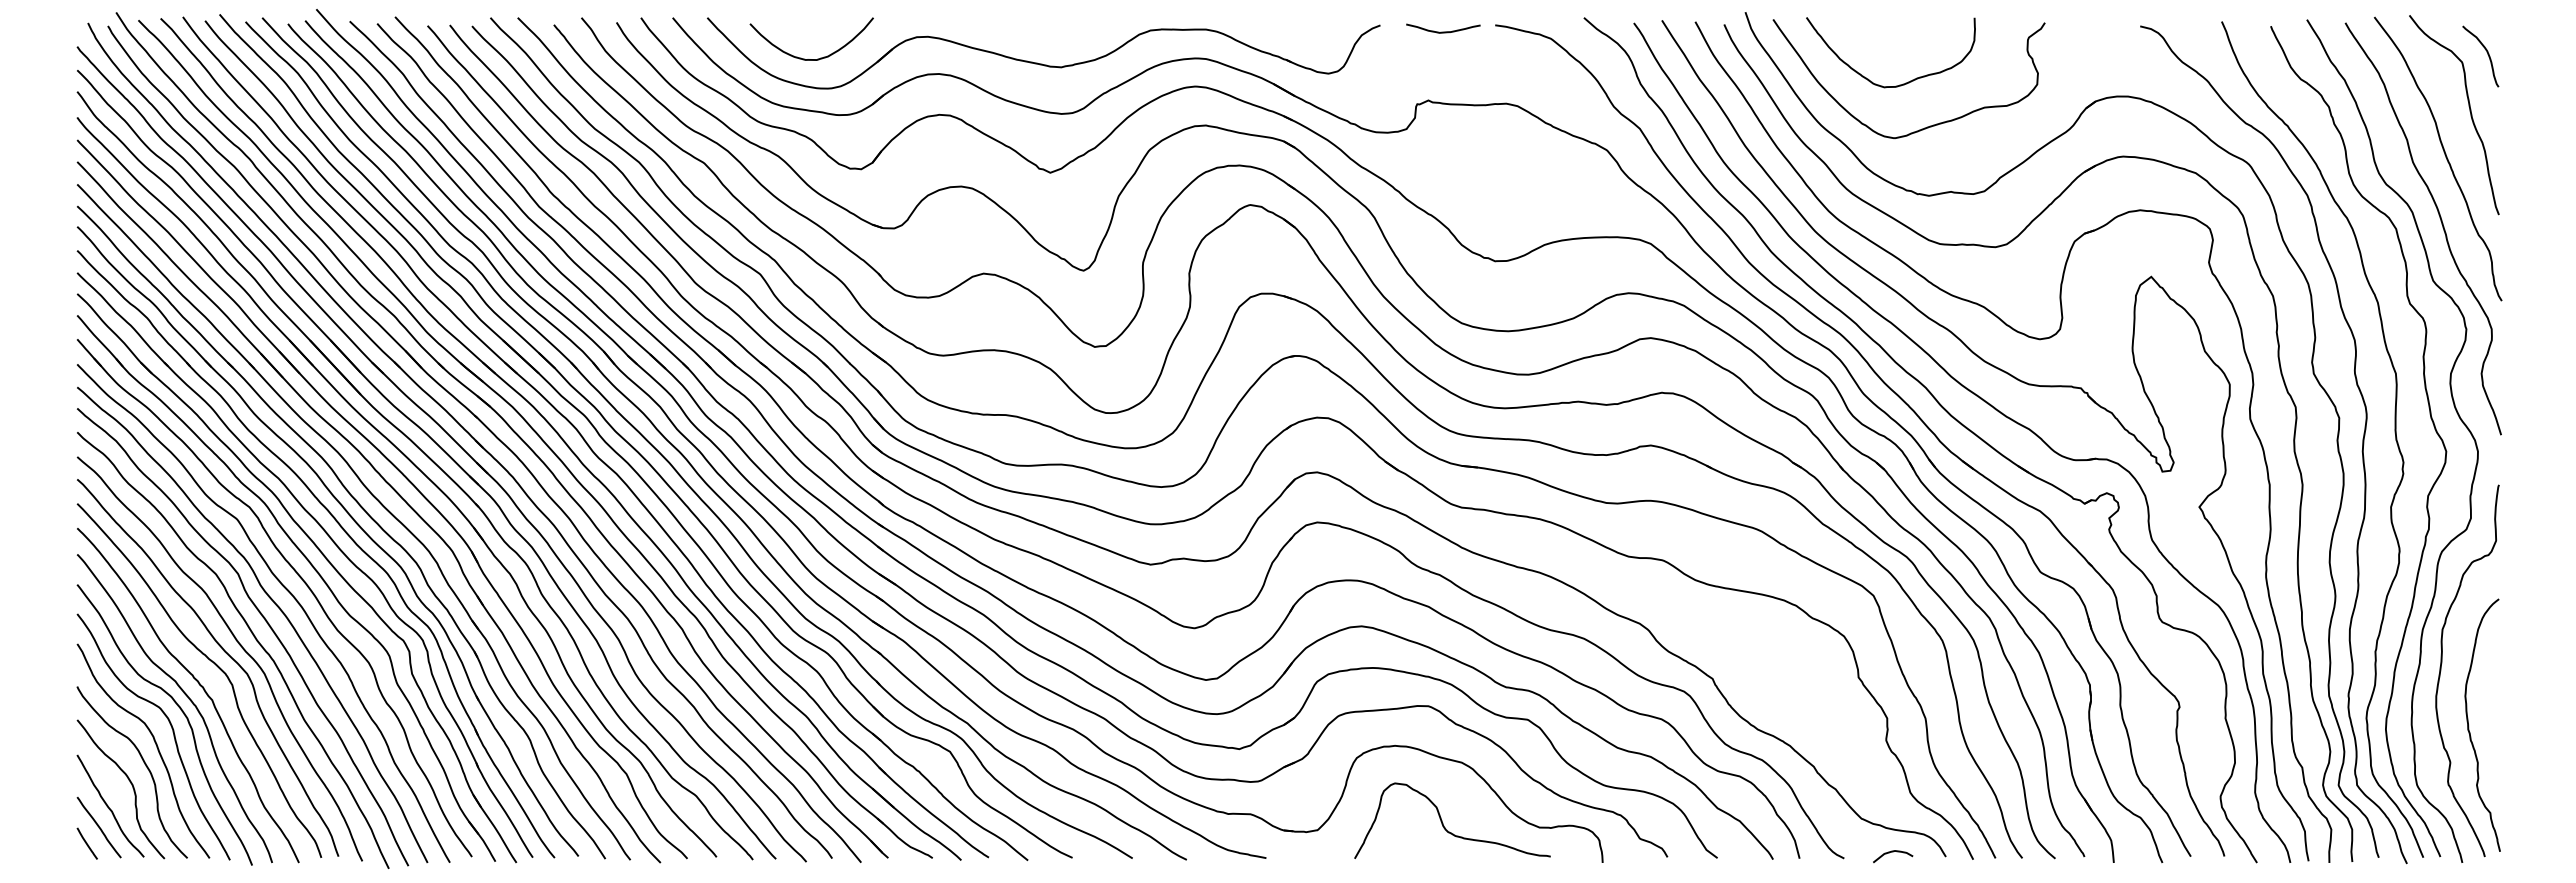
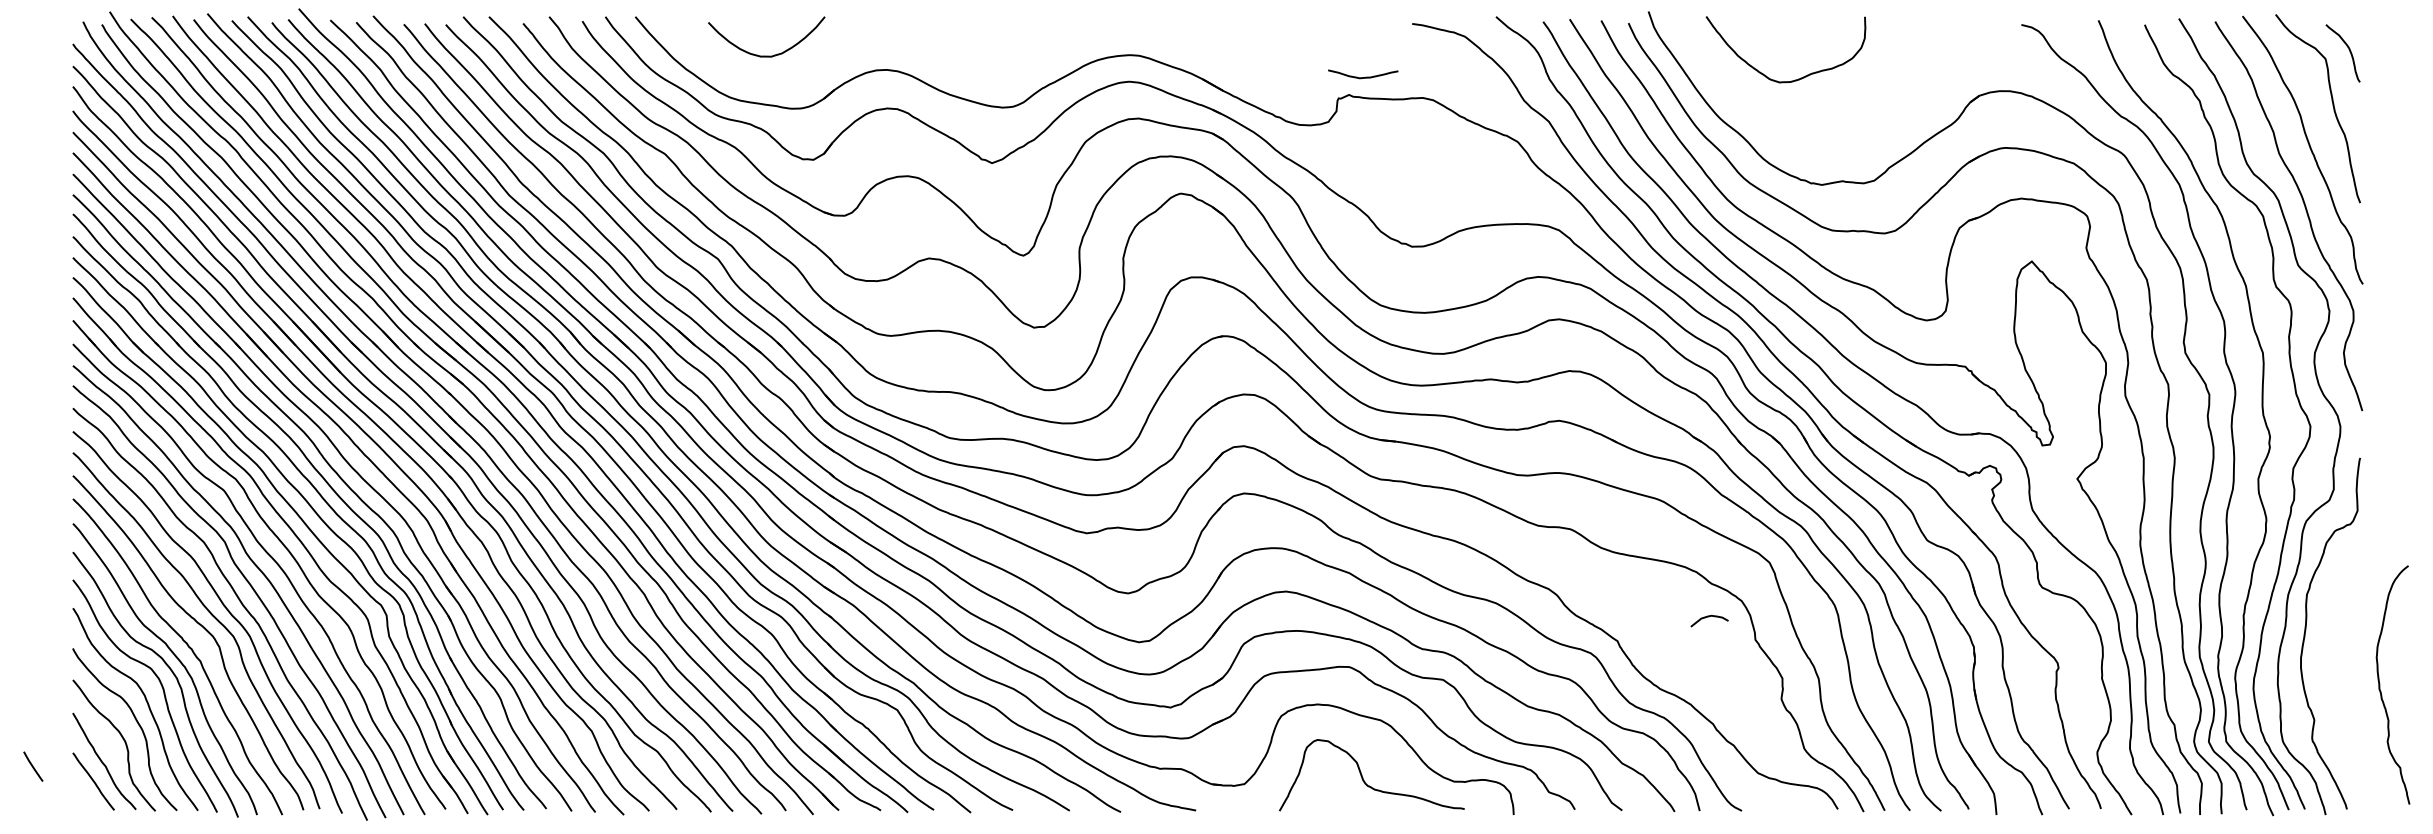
curve: (1443, 31) -> (1363, 76), moved
part: (1042, 63) -> (984, 59), removed
curve: (1924, 127) -> (1817, 120), removed
curve: (2469, 726) -> (2380, 686), moved
line: (86, 843) -> (32, 766), moved
curve: (1893, 852) -> (1710, 617), moved

